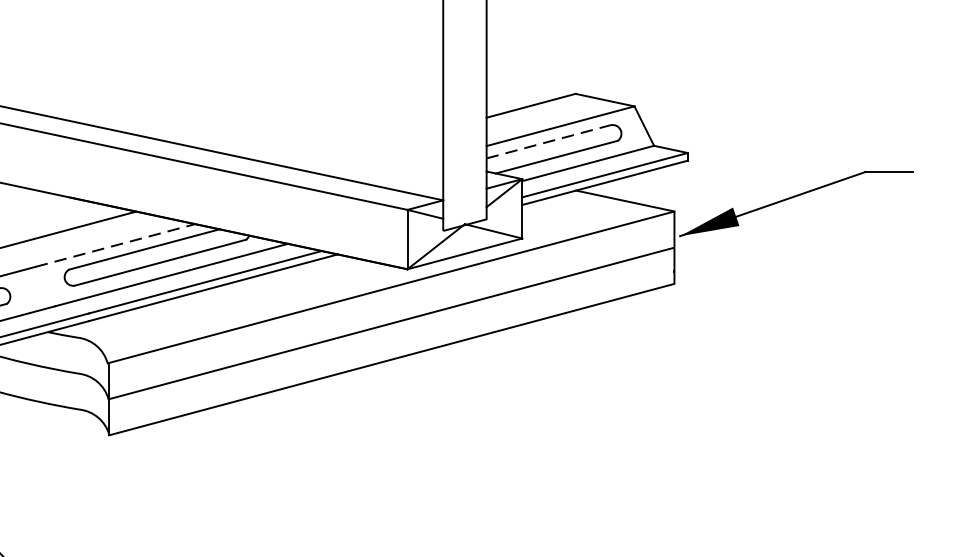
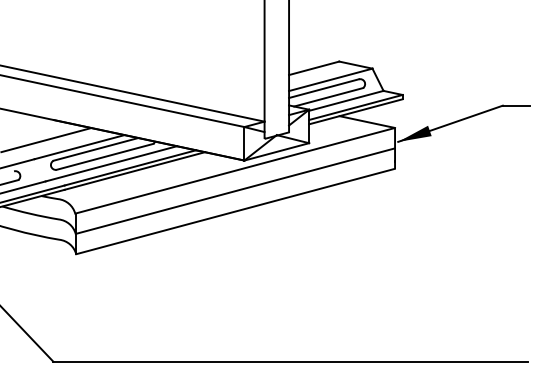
line: (549, 141) -> (324, 88), dashed -> solid
line: (115, 246) -> (79, 147), dashed -> solid

